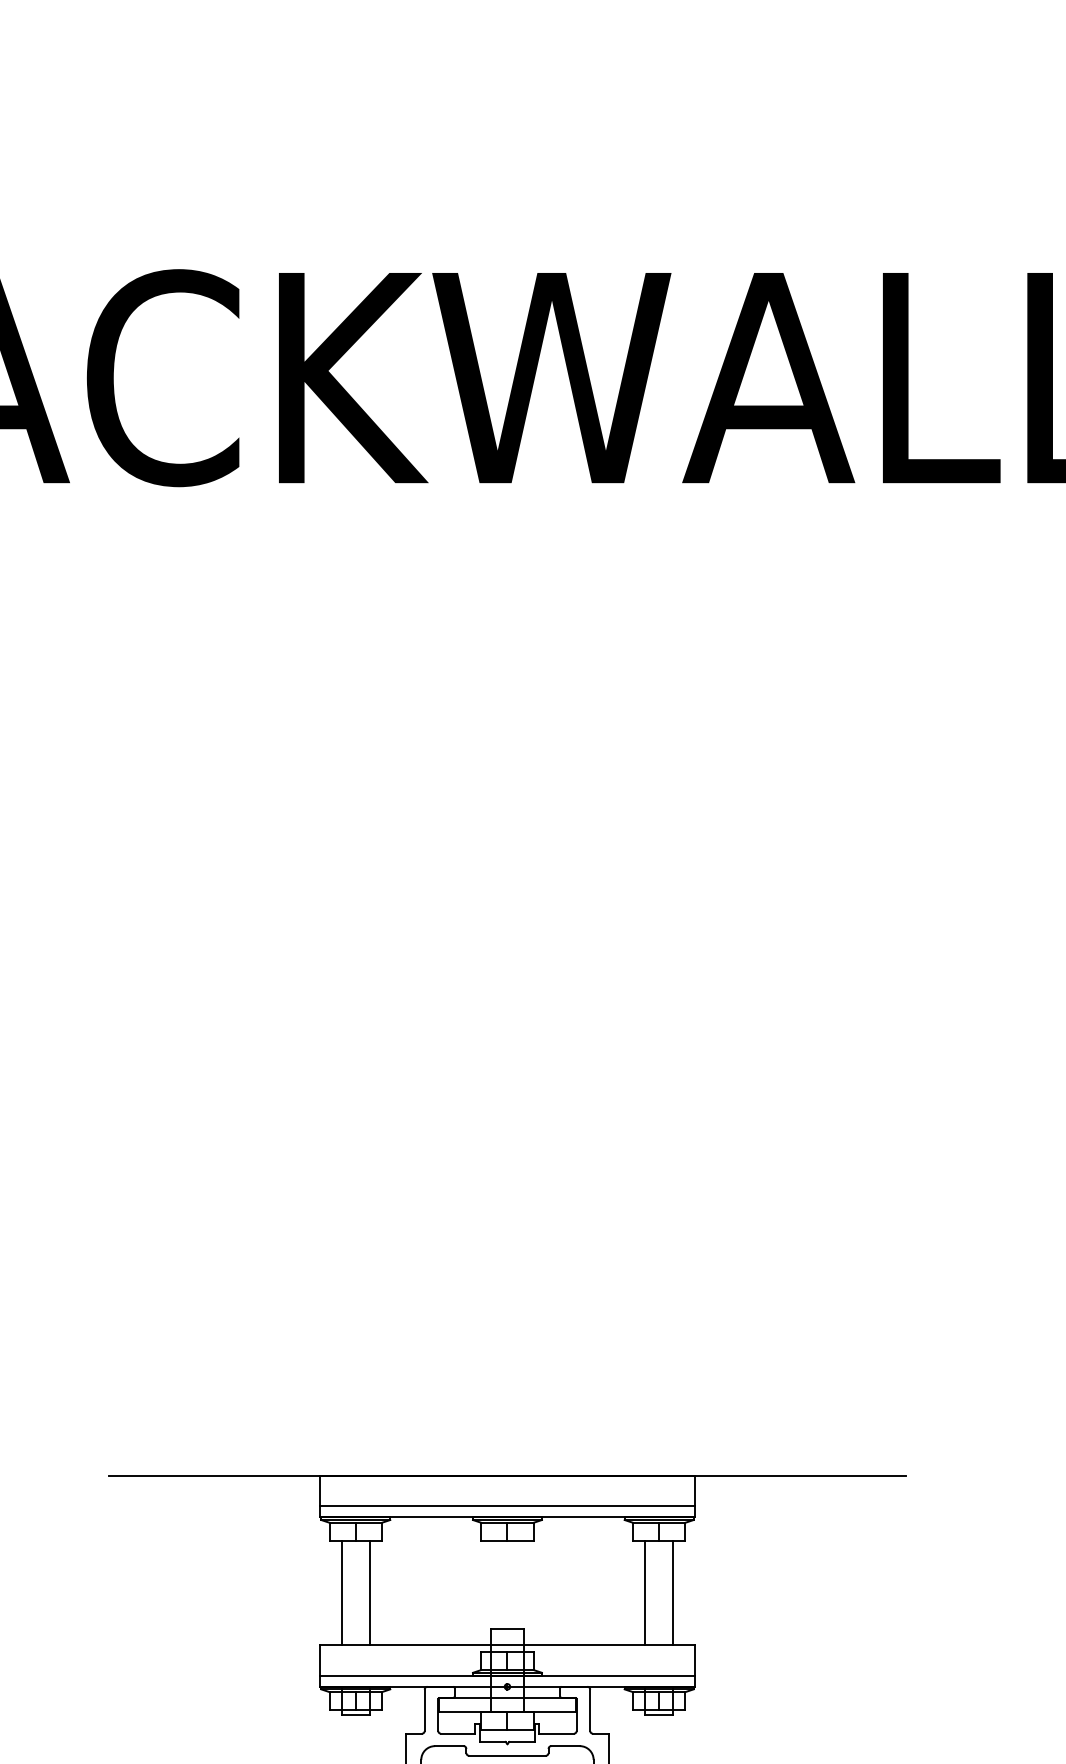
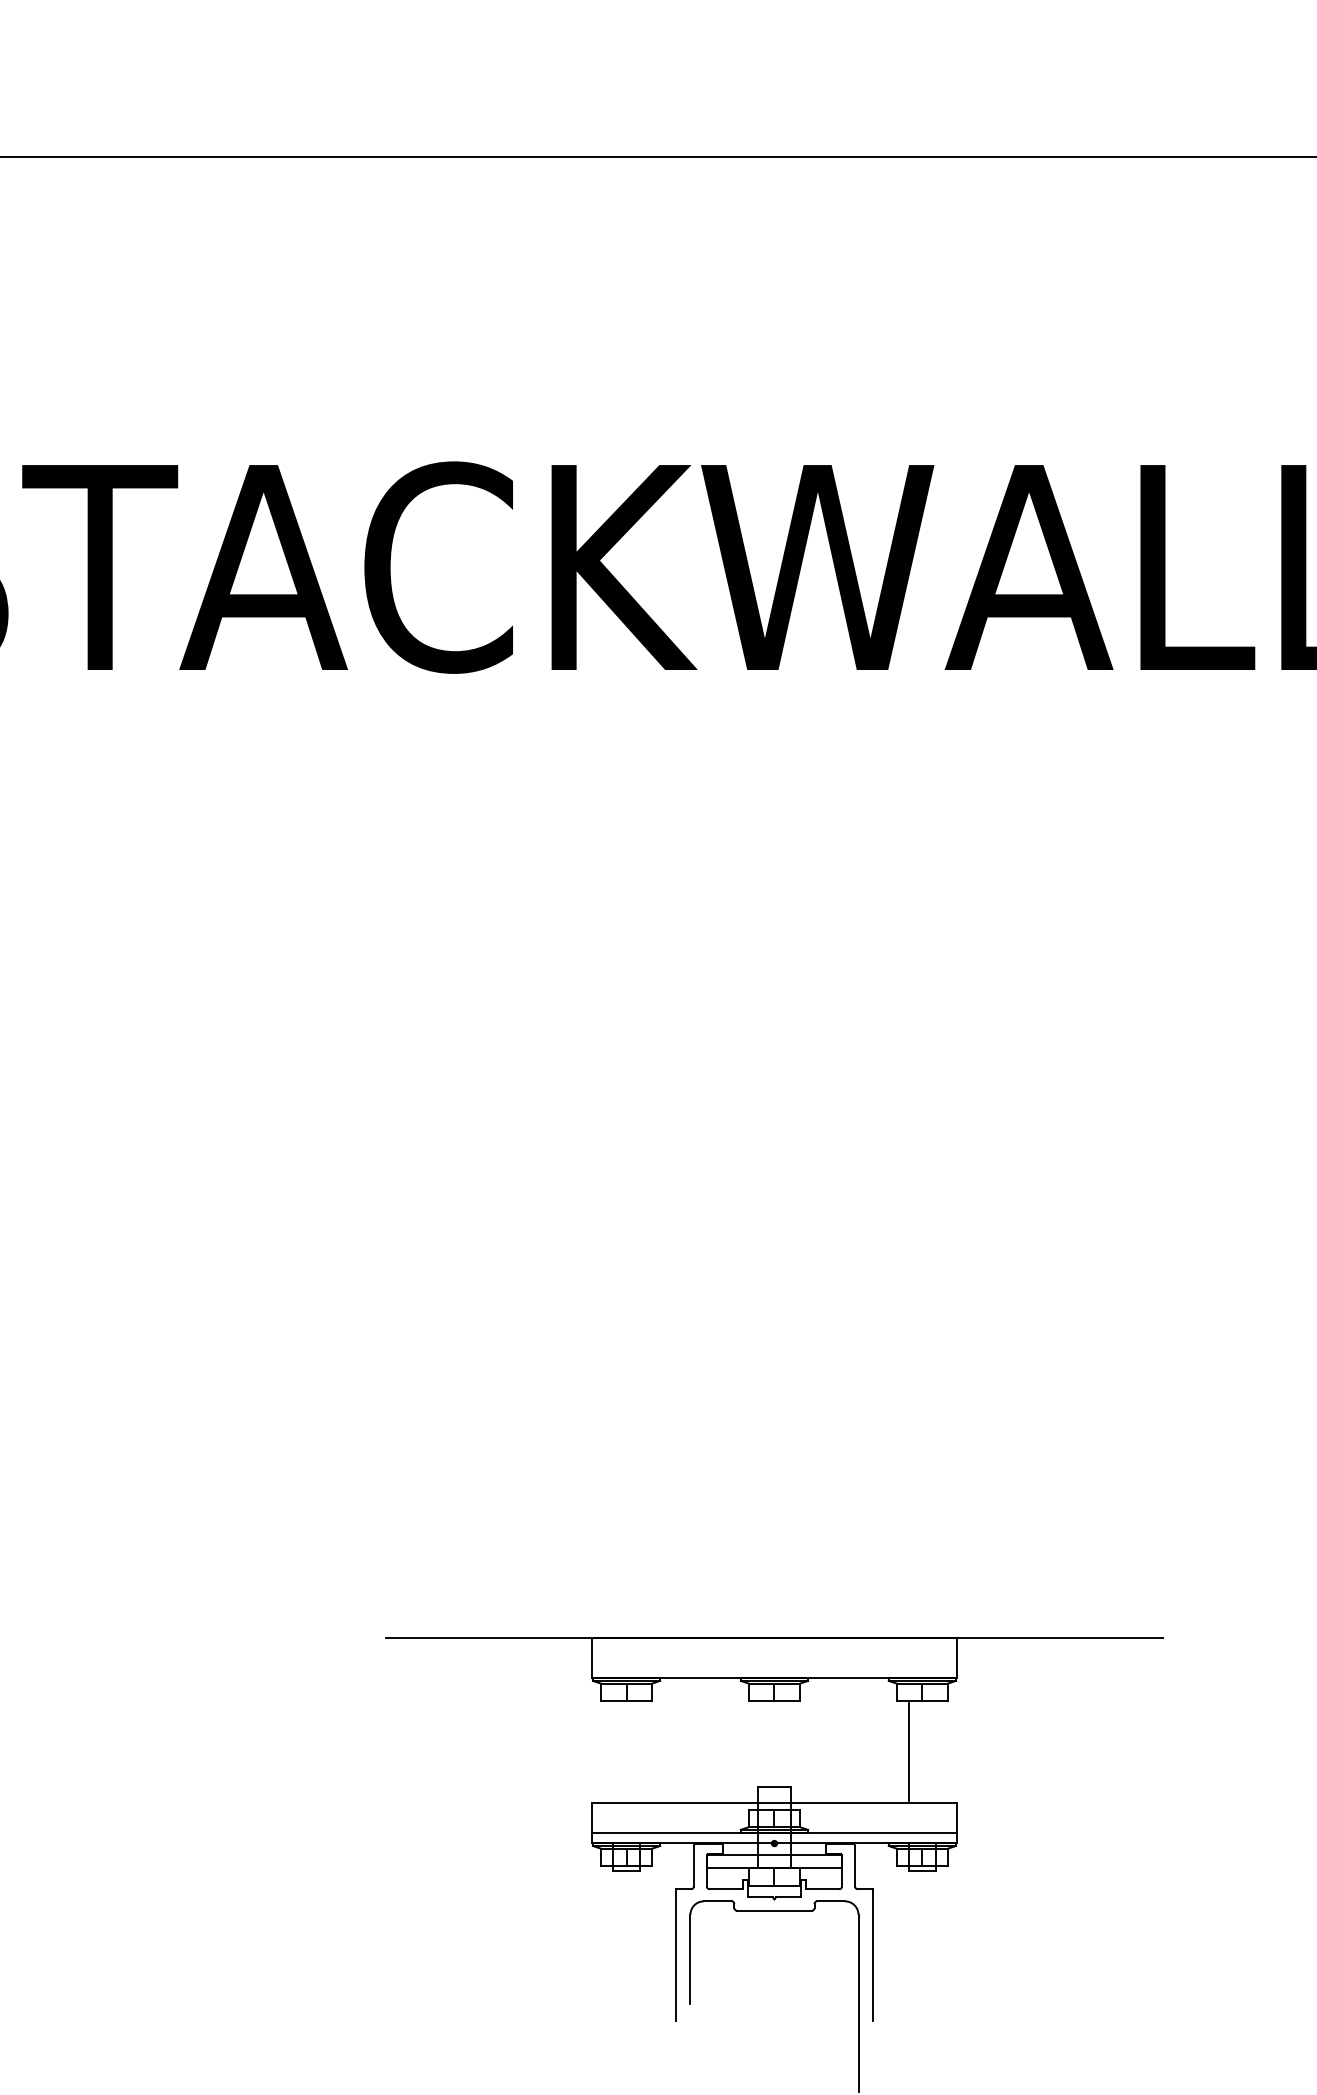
line: (507, 1506) -> (774, 1667), removed
line: (342, 1592) -> (613, 1751), removed
line: (370, 1592) -> (640, 1751), removed
line: (672, 1592) -> (935, 1751), removed

